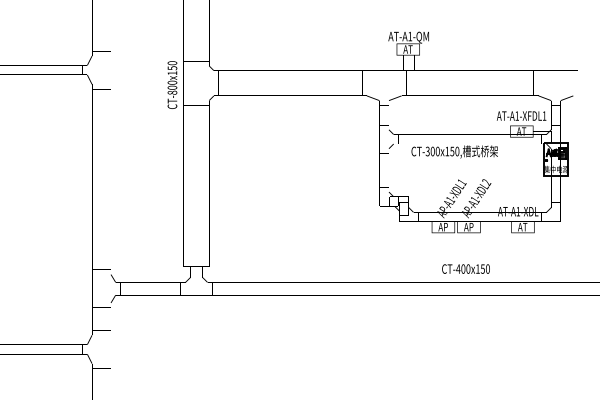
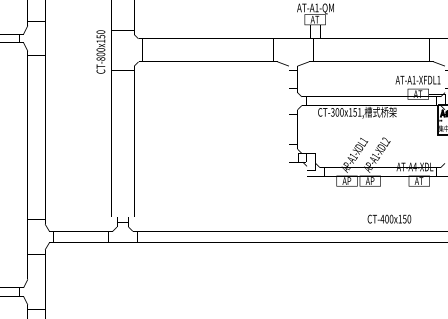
text: (457, 151) -> (359, 112), CT-300x150, -> CT-300x151,
text: (518, 211) -> (415, 166), AT-A1-XDL -> AT-A4-XDL
text: (465, 268) -> (388, 218), moved

